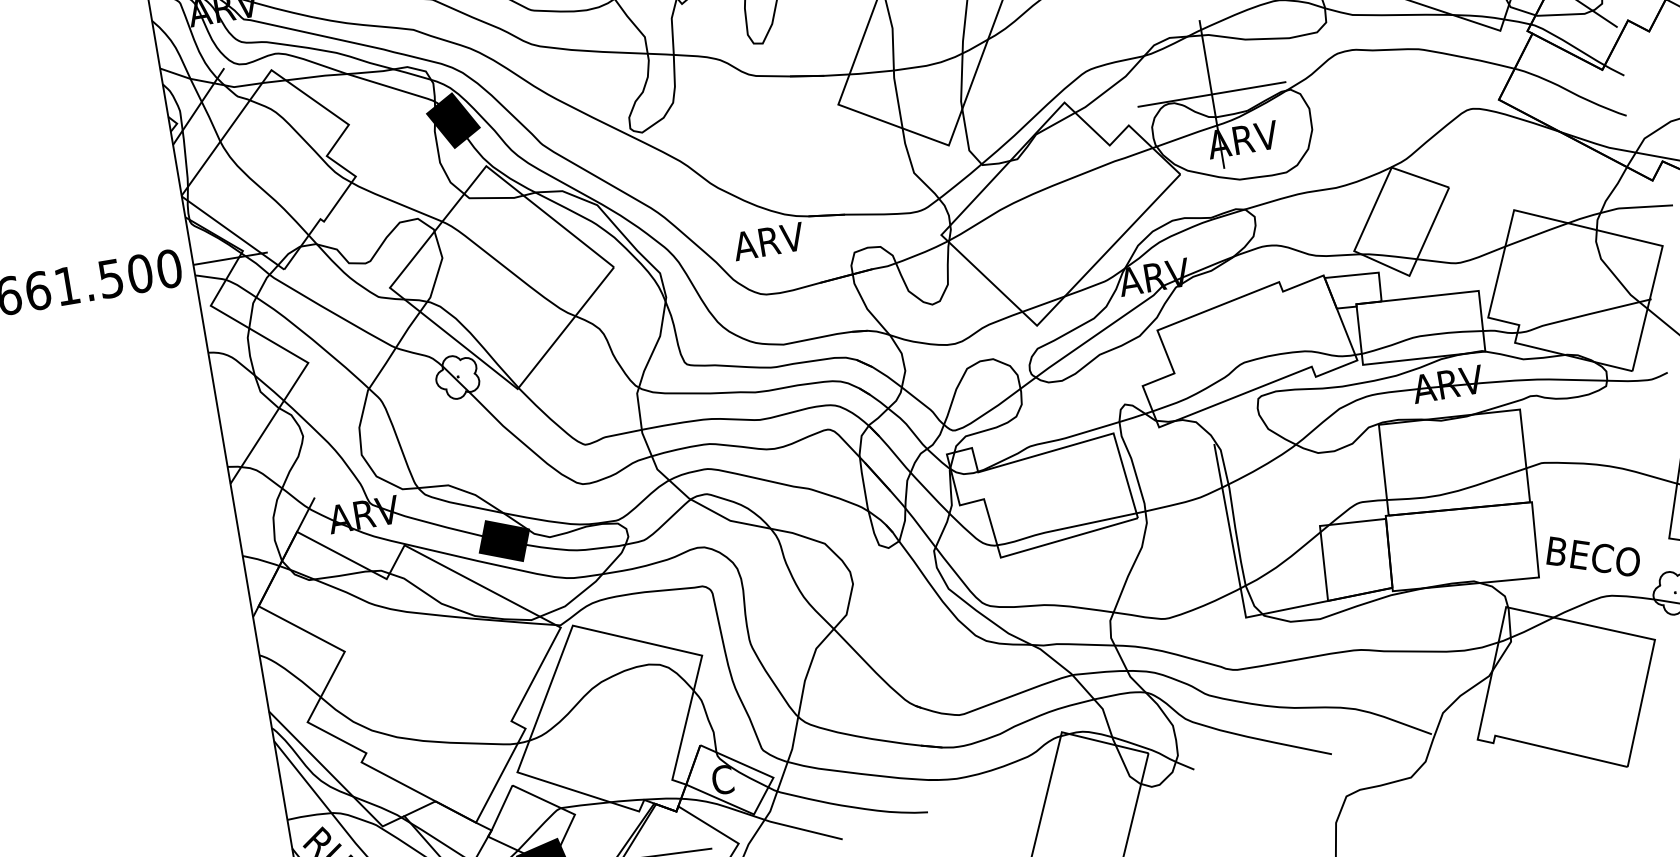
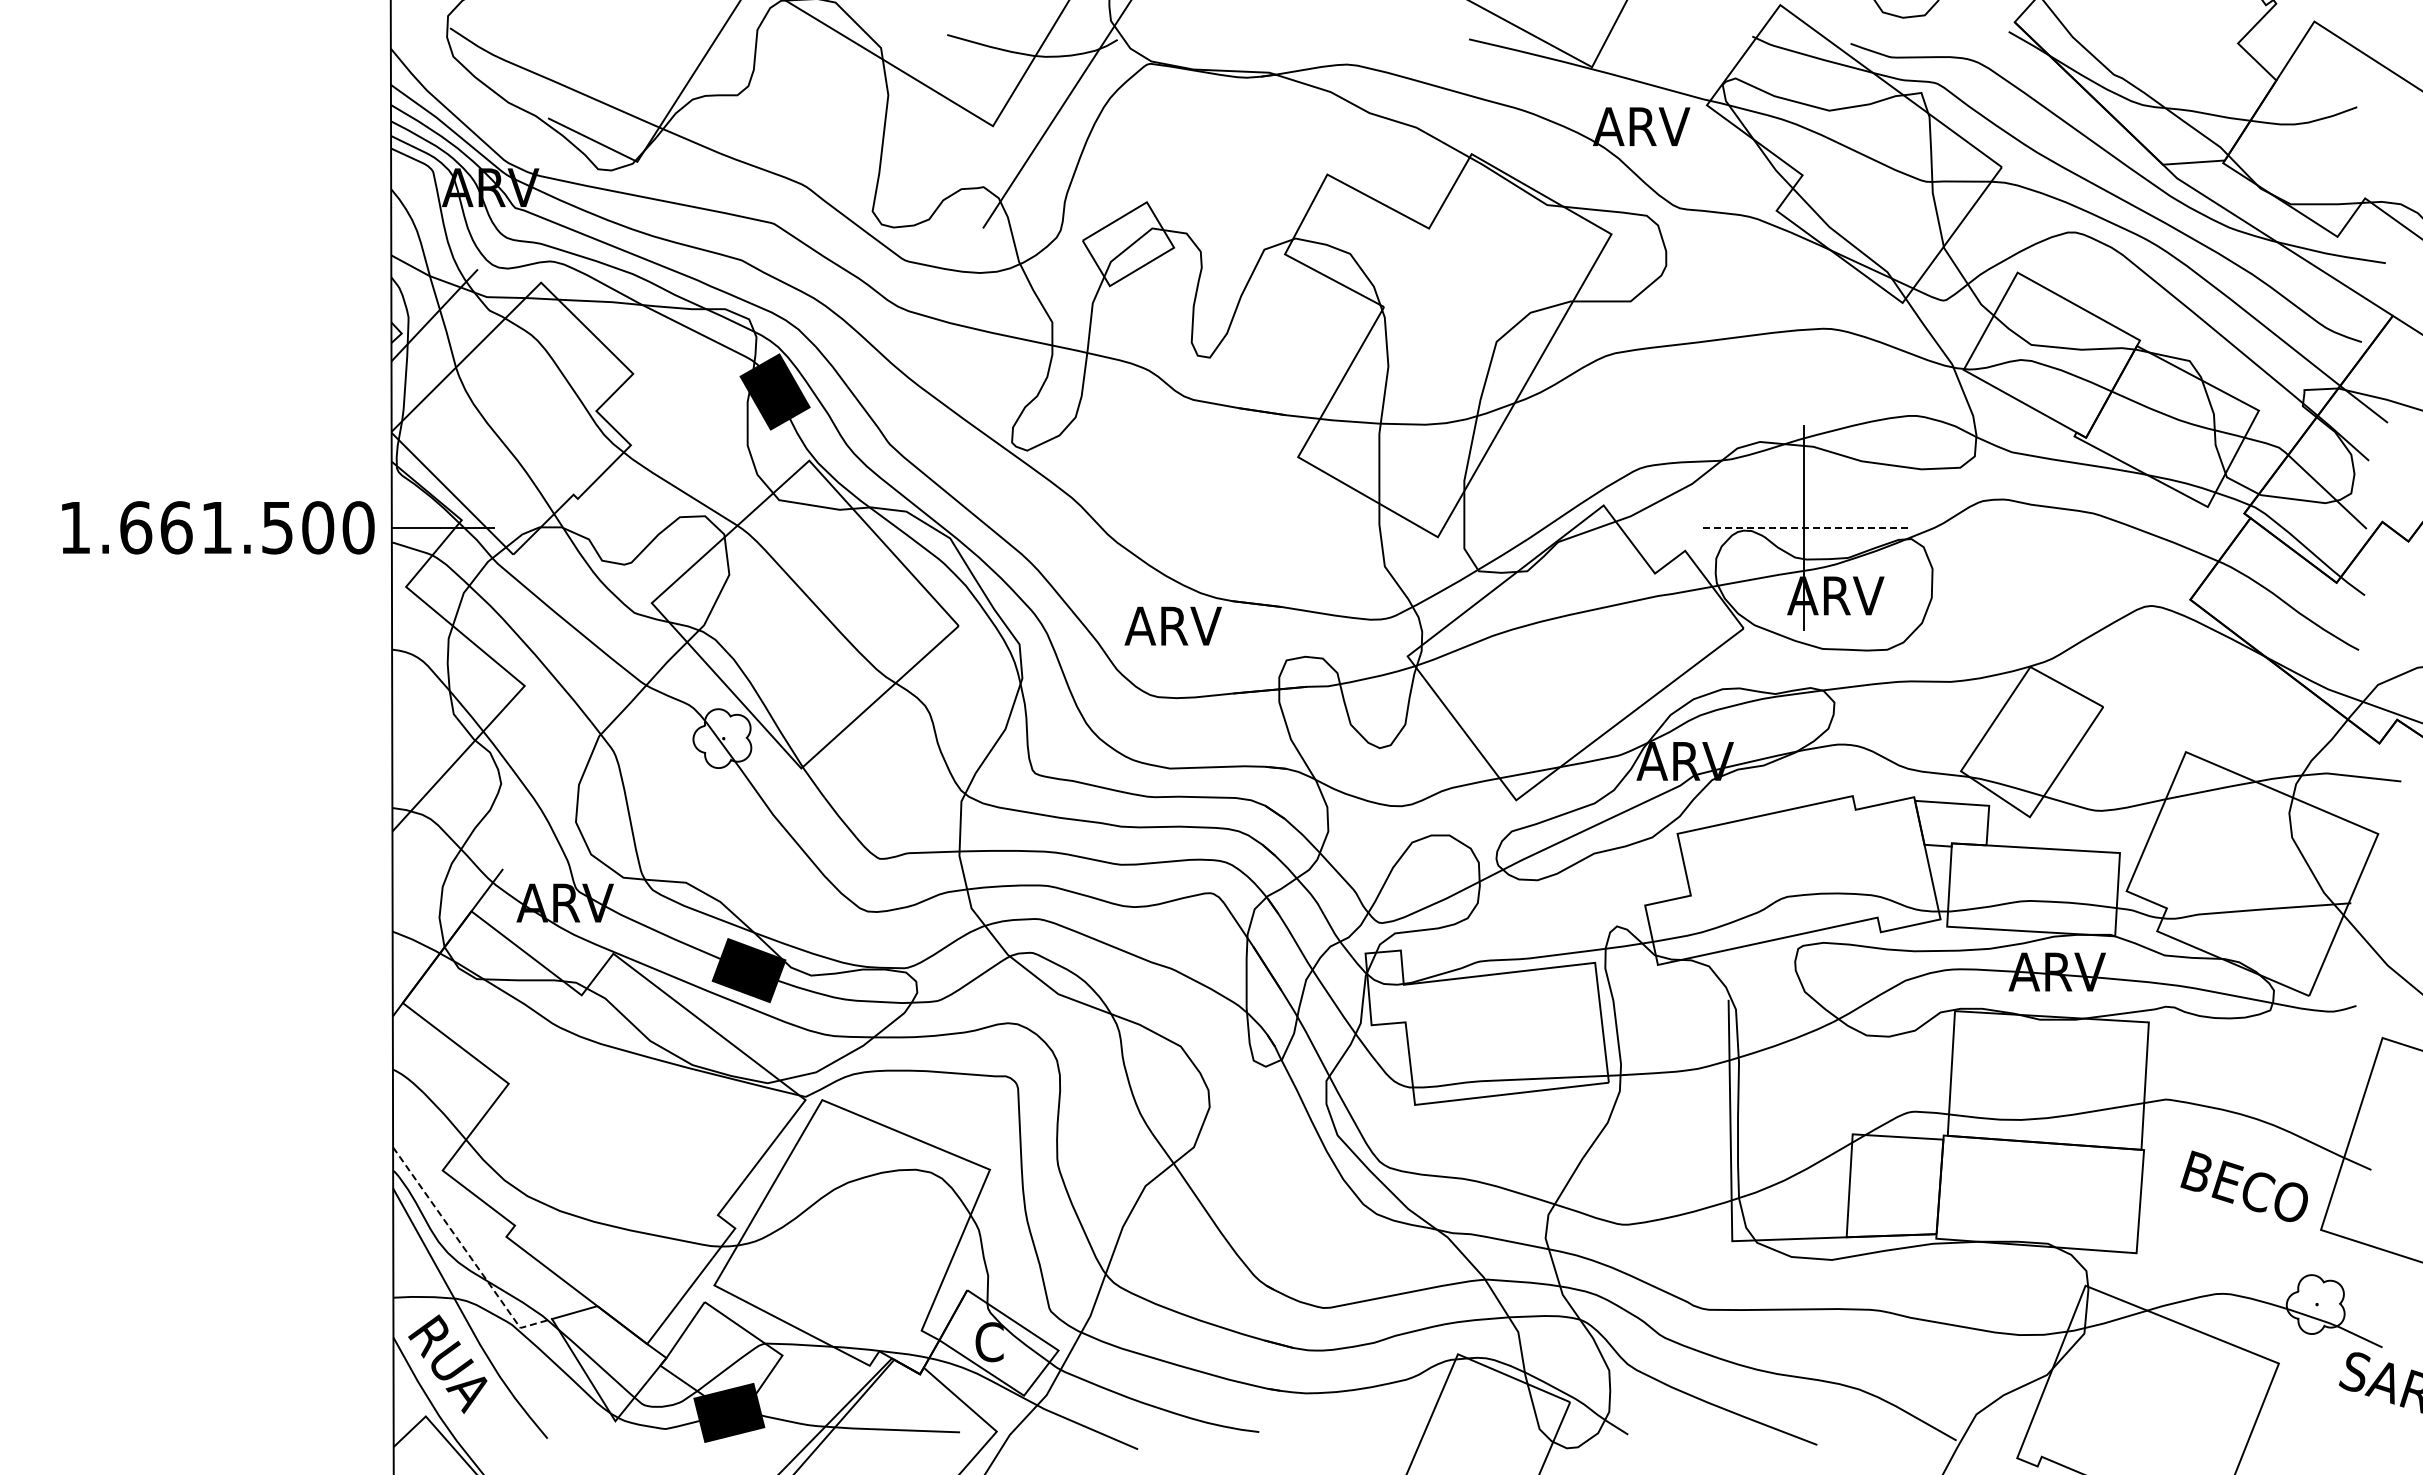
line: (1211, 94) -> (1803, 527), solid -> dashed
text: (1591, 556) -> (2243, 1186), moved
line: (334, 777) -> (466, 1251), solid -> dashed

